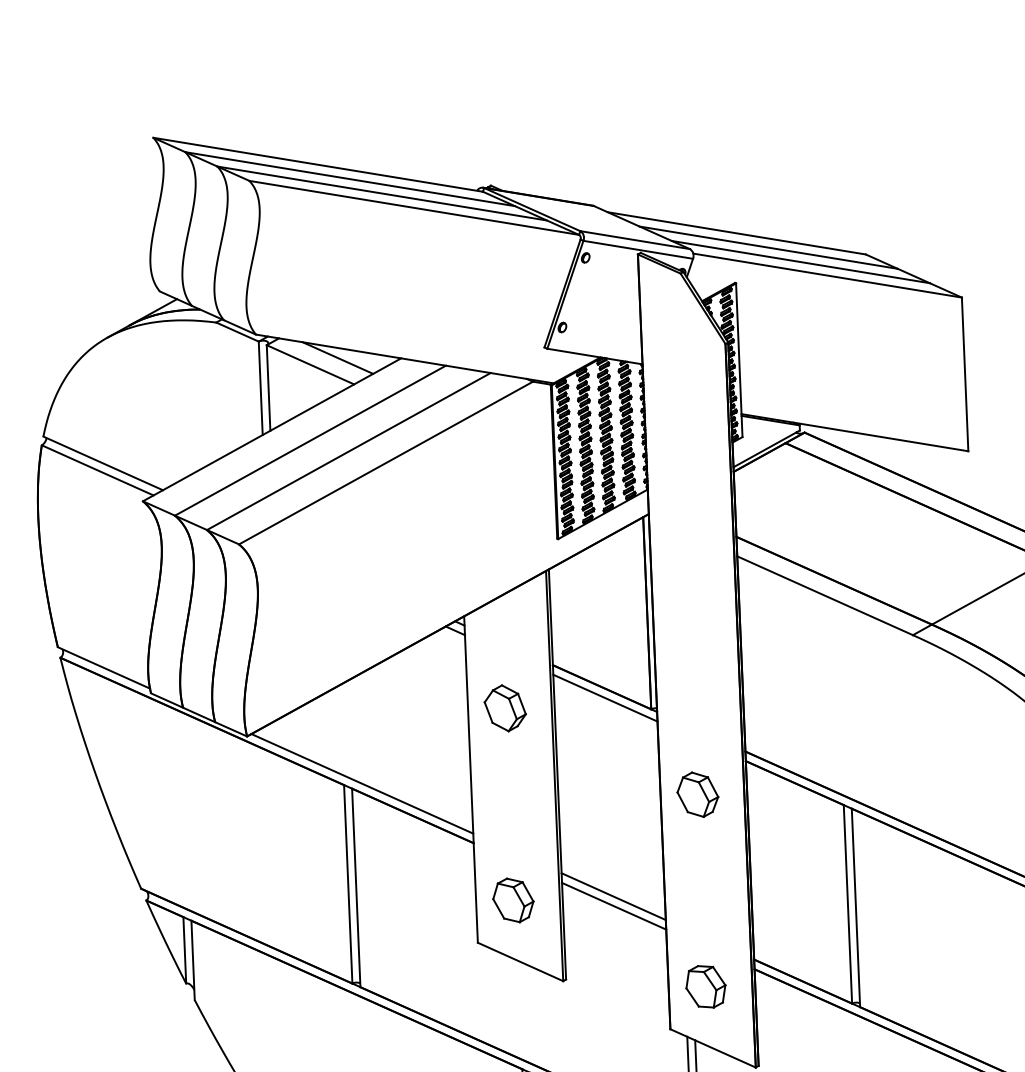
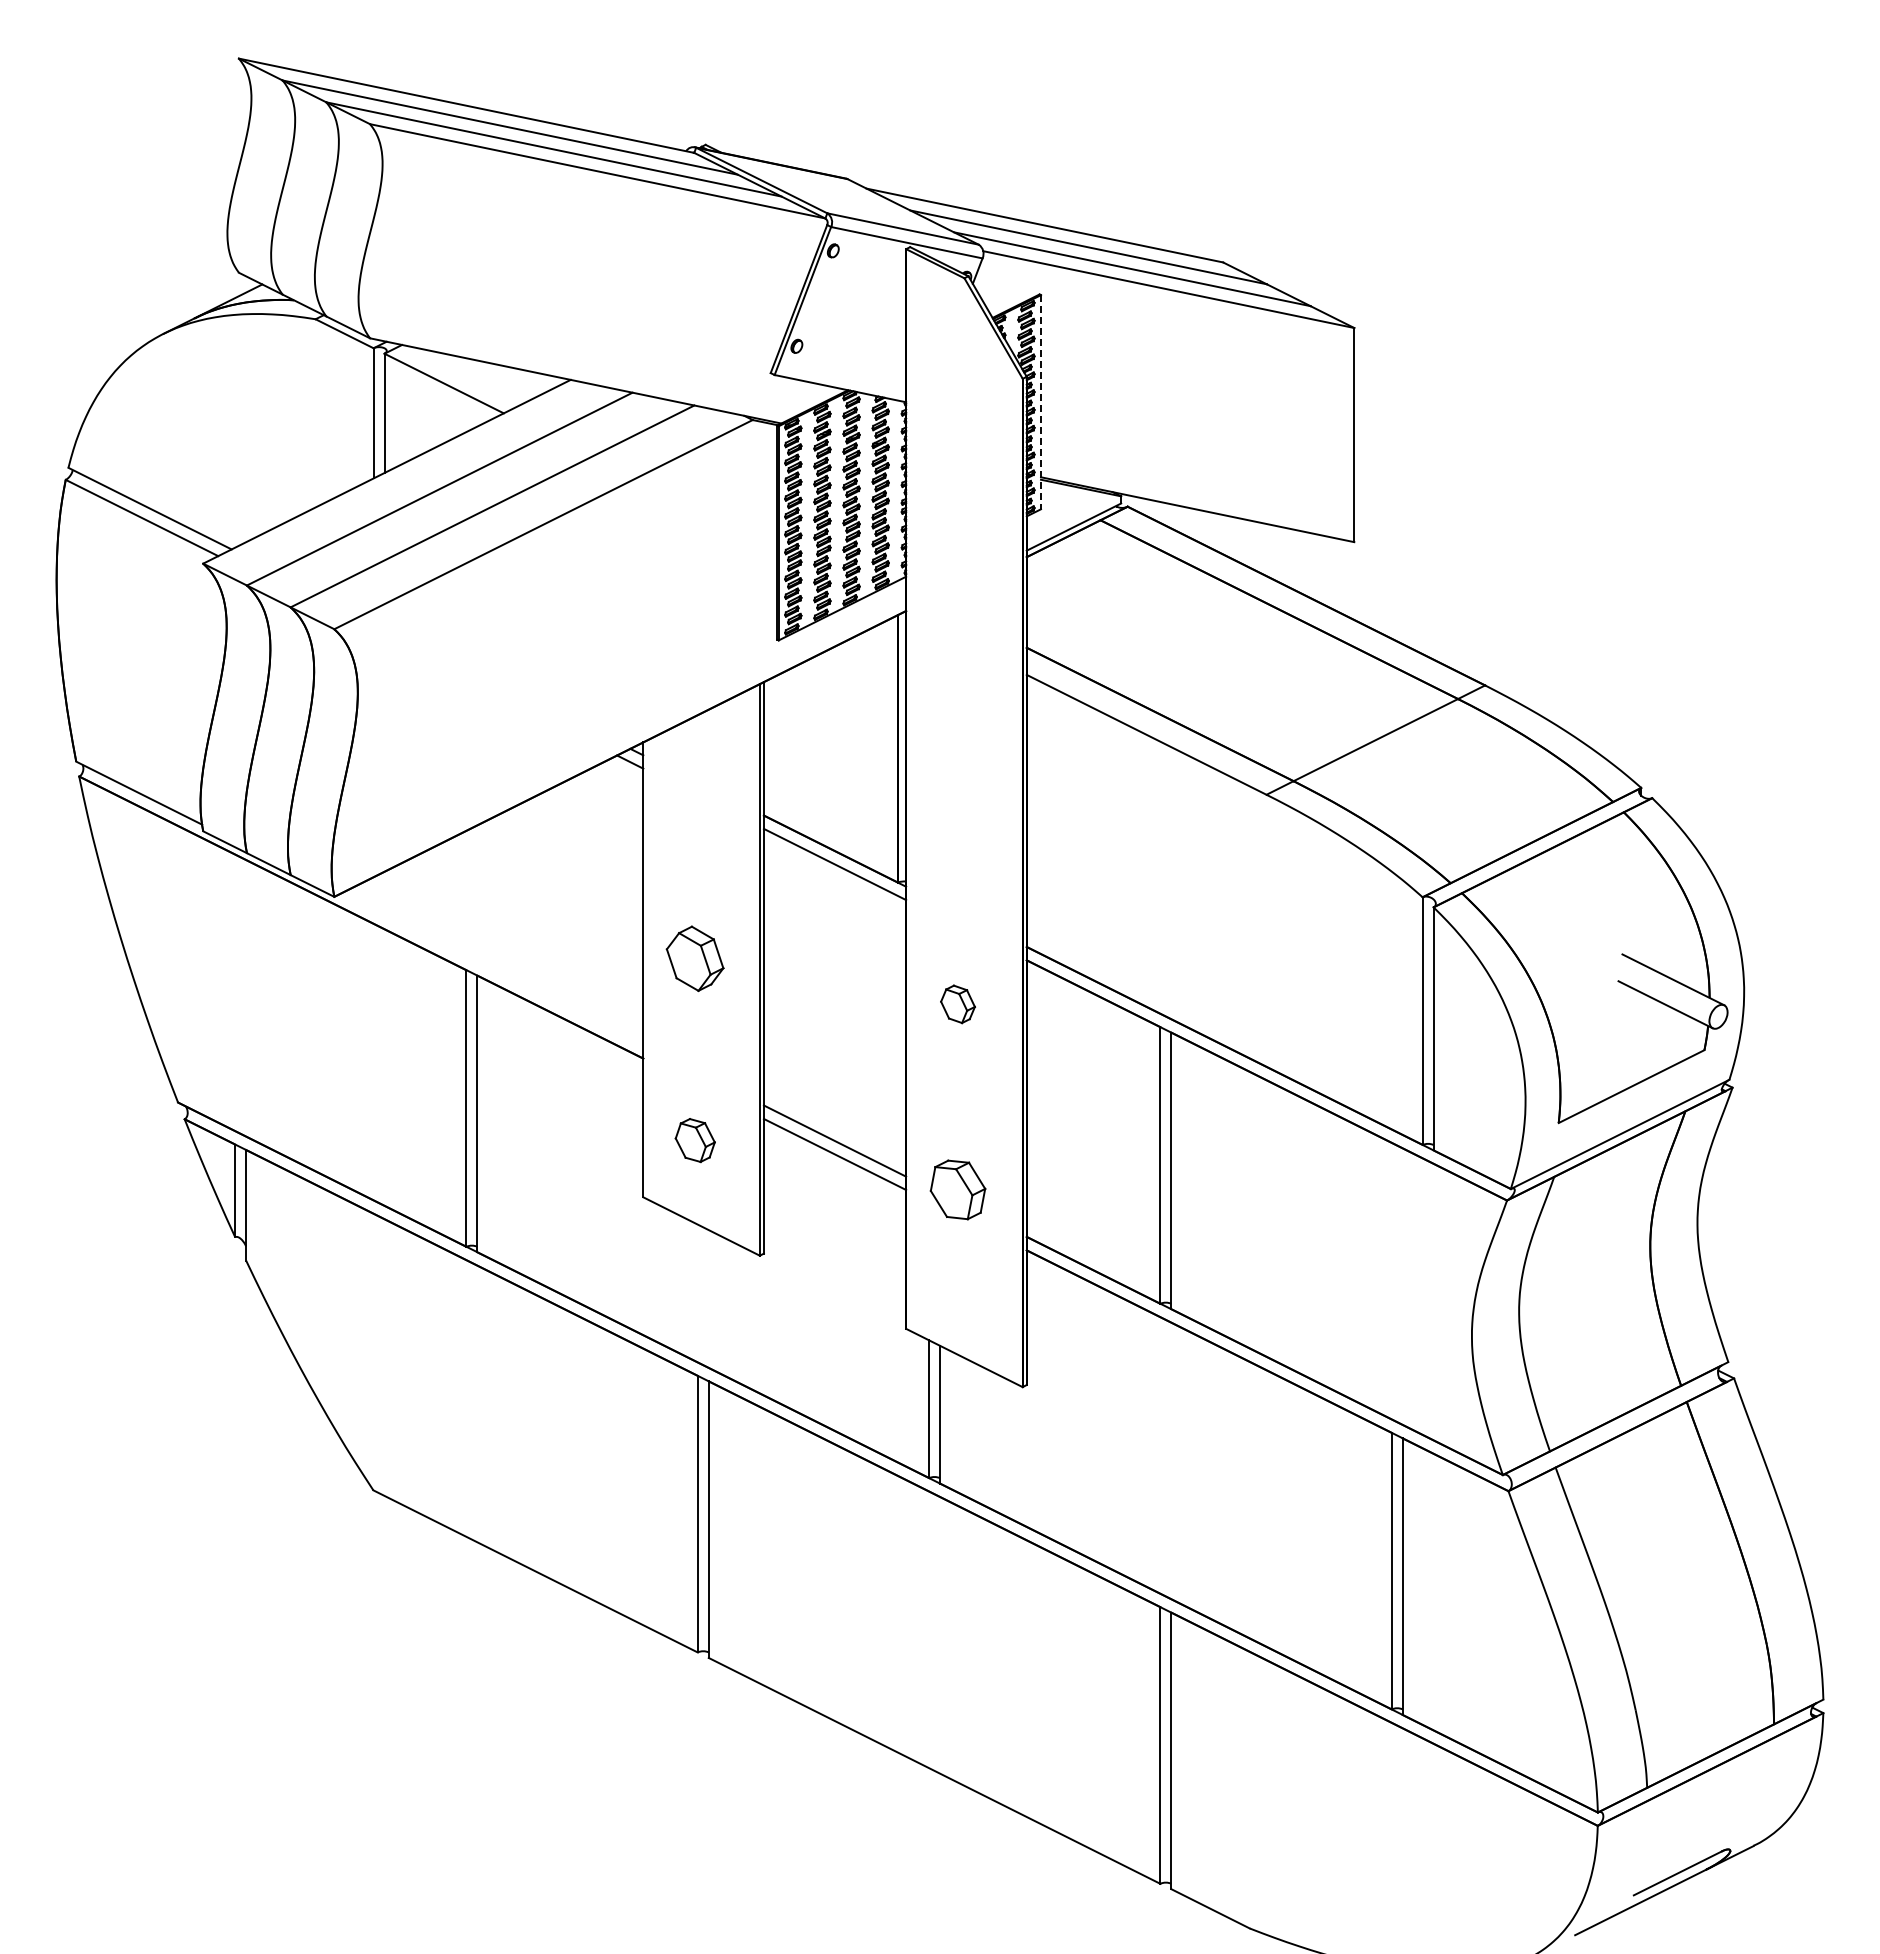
line: (337, 357) -> (482, 375), removed
line: (738, 360) -> (1040, 402), solid -> dashed
part: (504, 708) -> (694, 958), moved
line: (362, 783) -> (491, 969), removed
part: (697, 794) -> (957, 1004), size x0.6
part: (513, 900) -> (695, 1140), size x0.7
part: (705, 986) -> (957, 1189), moved

